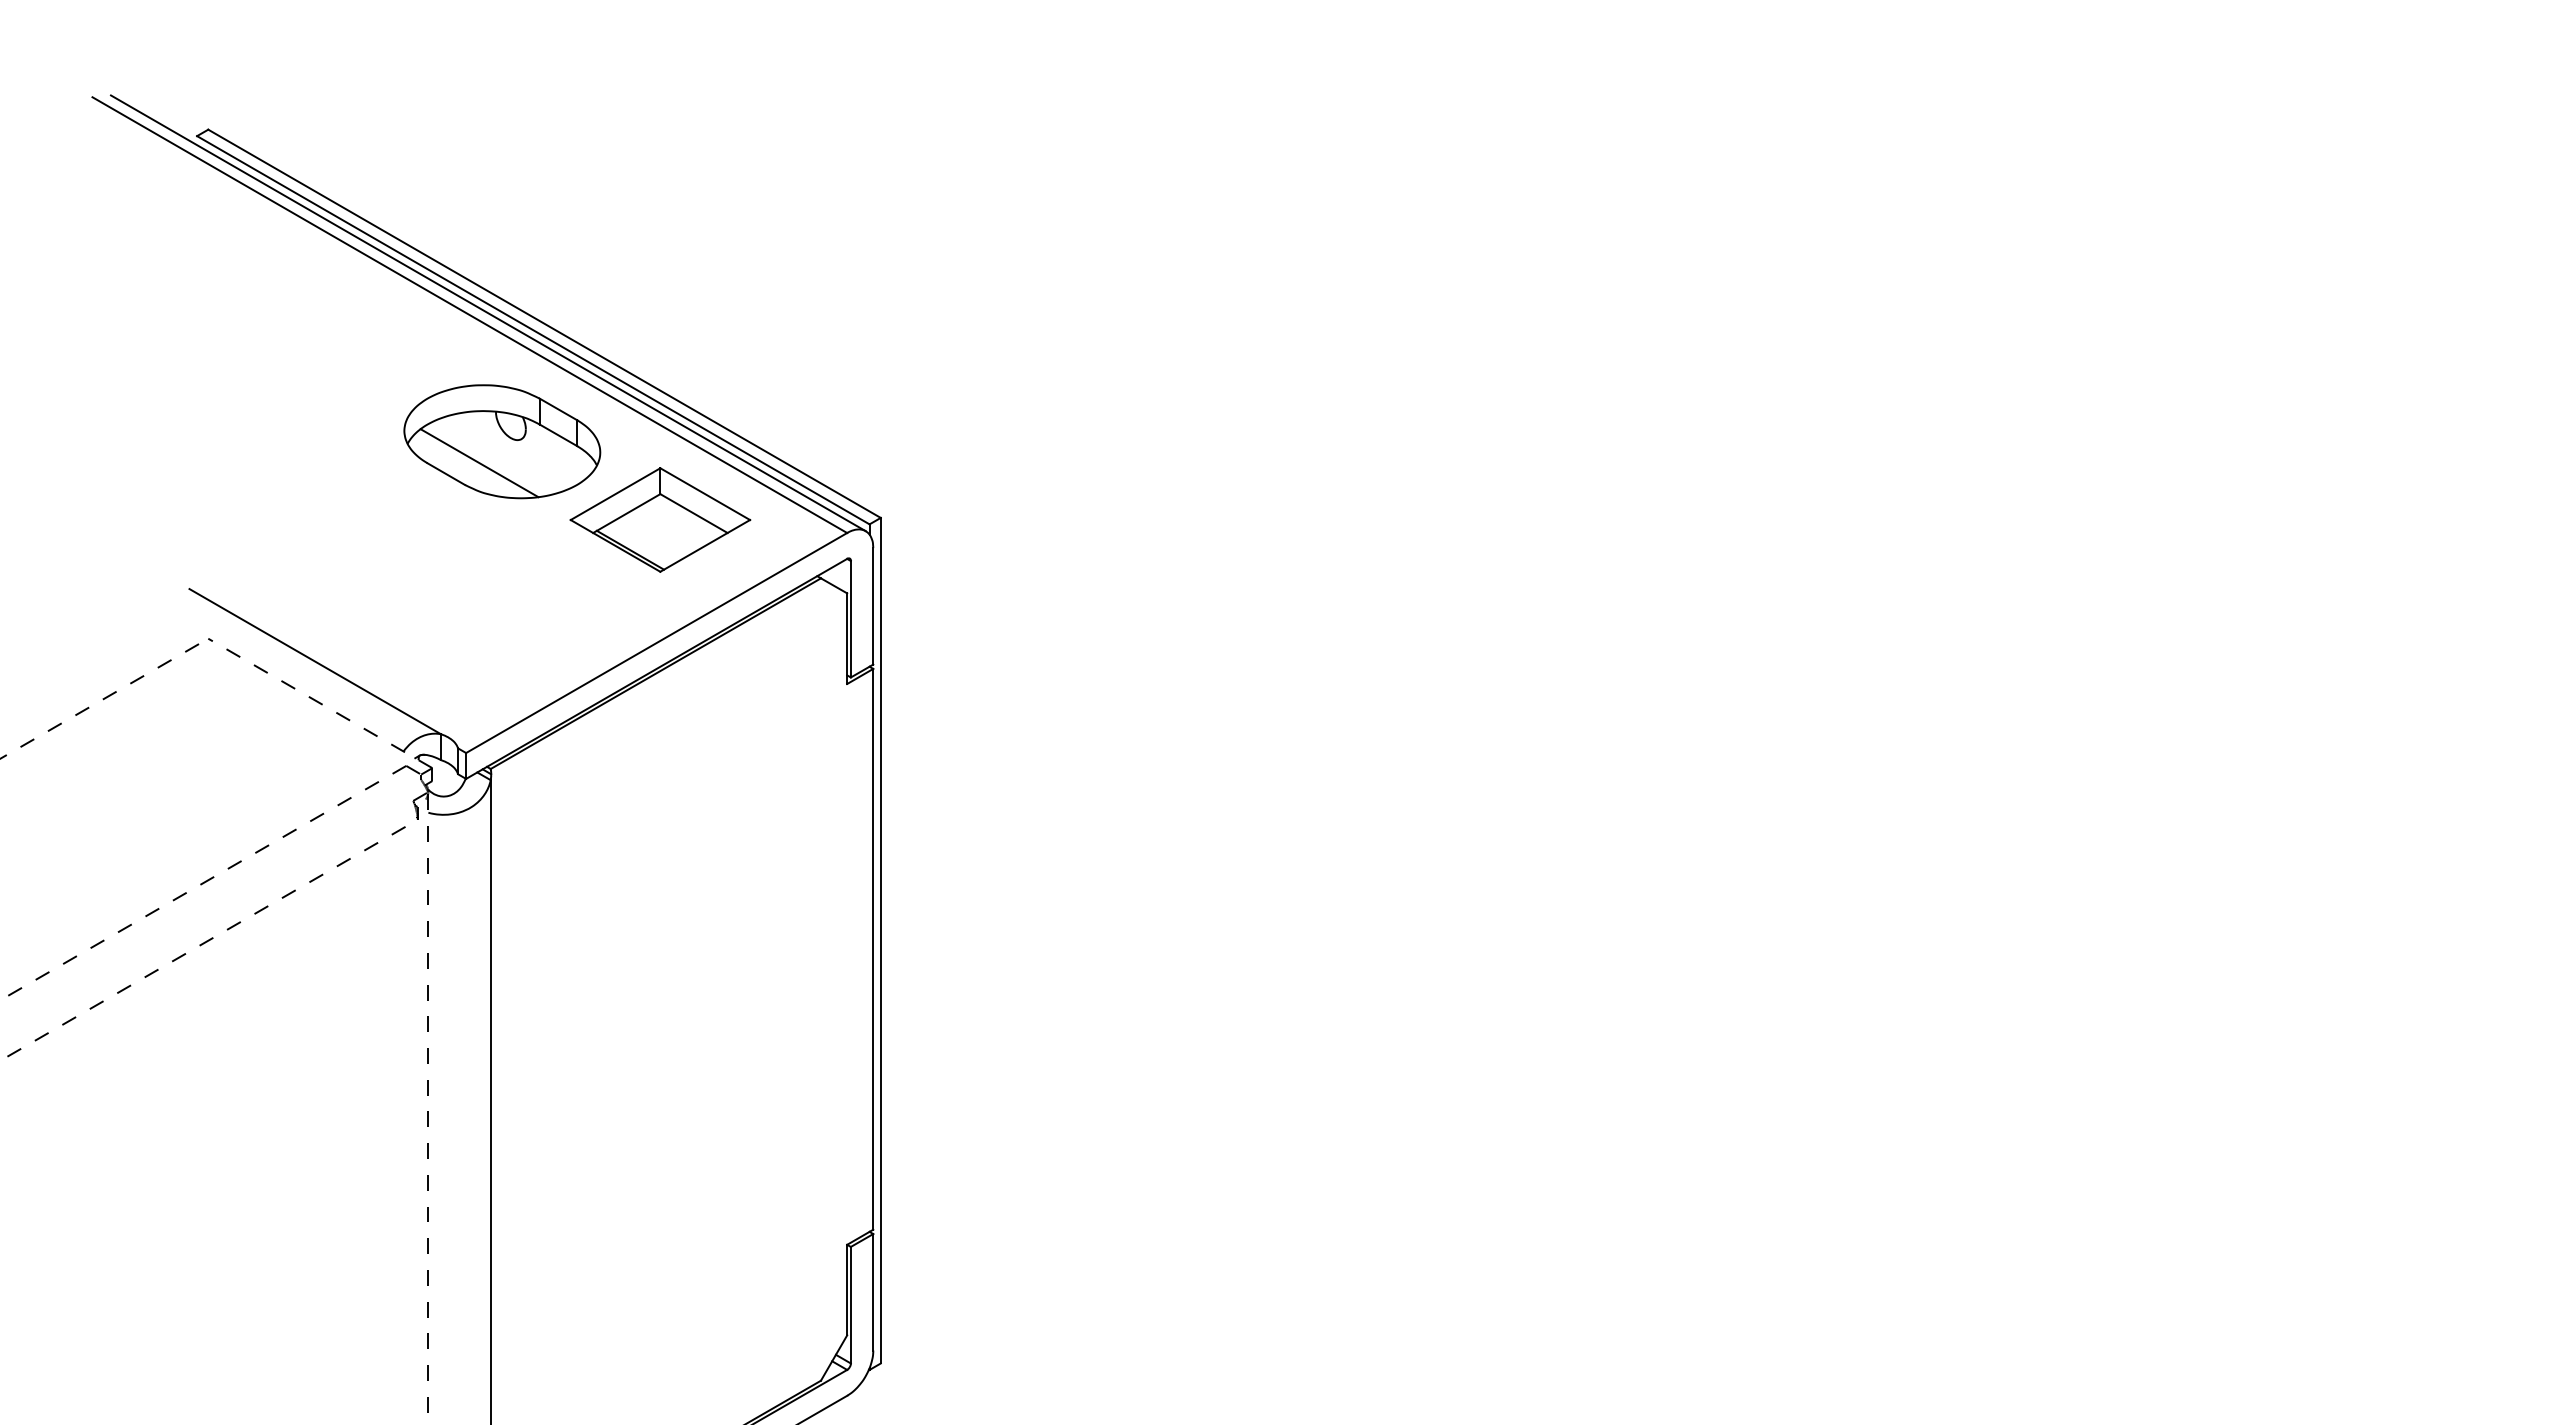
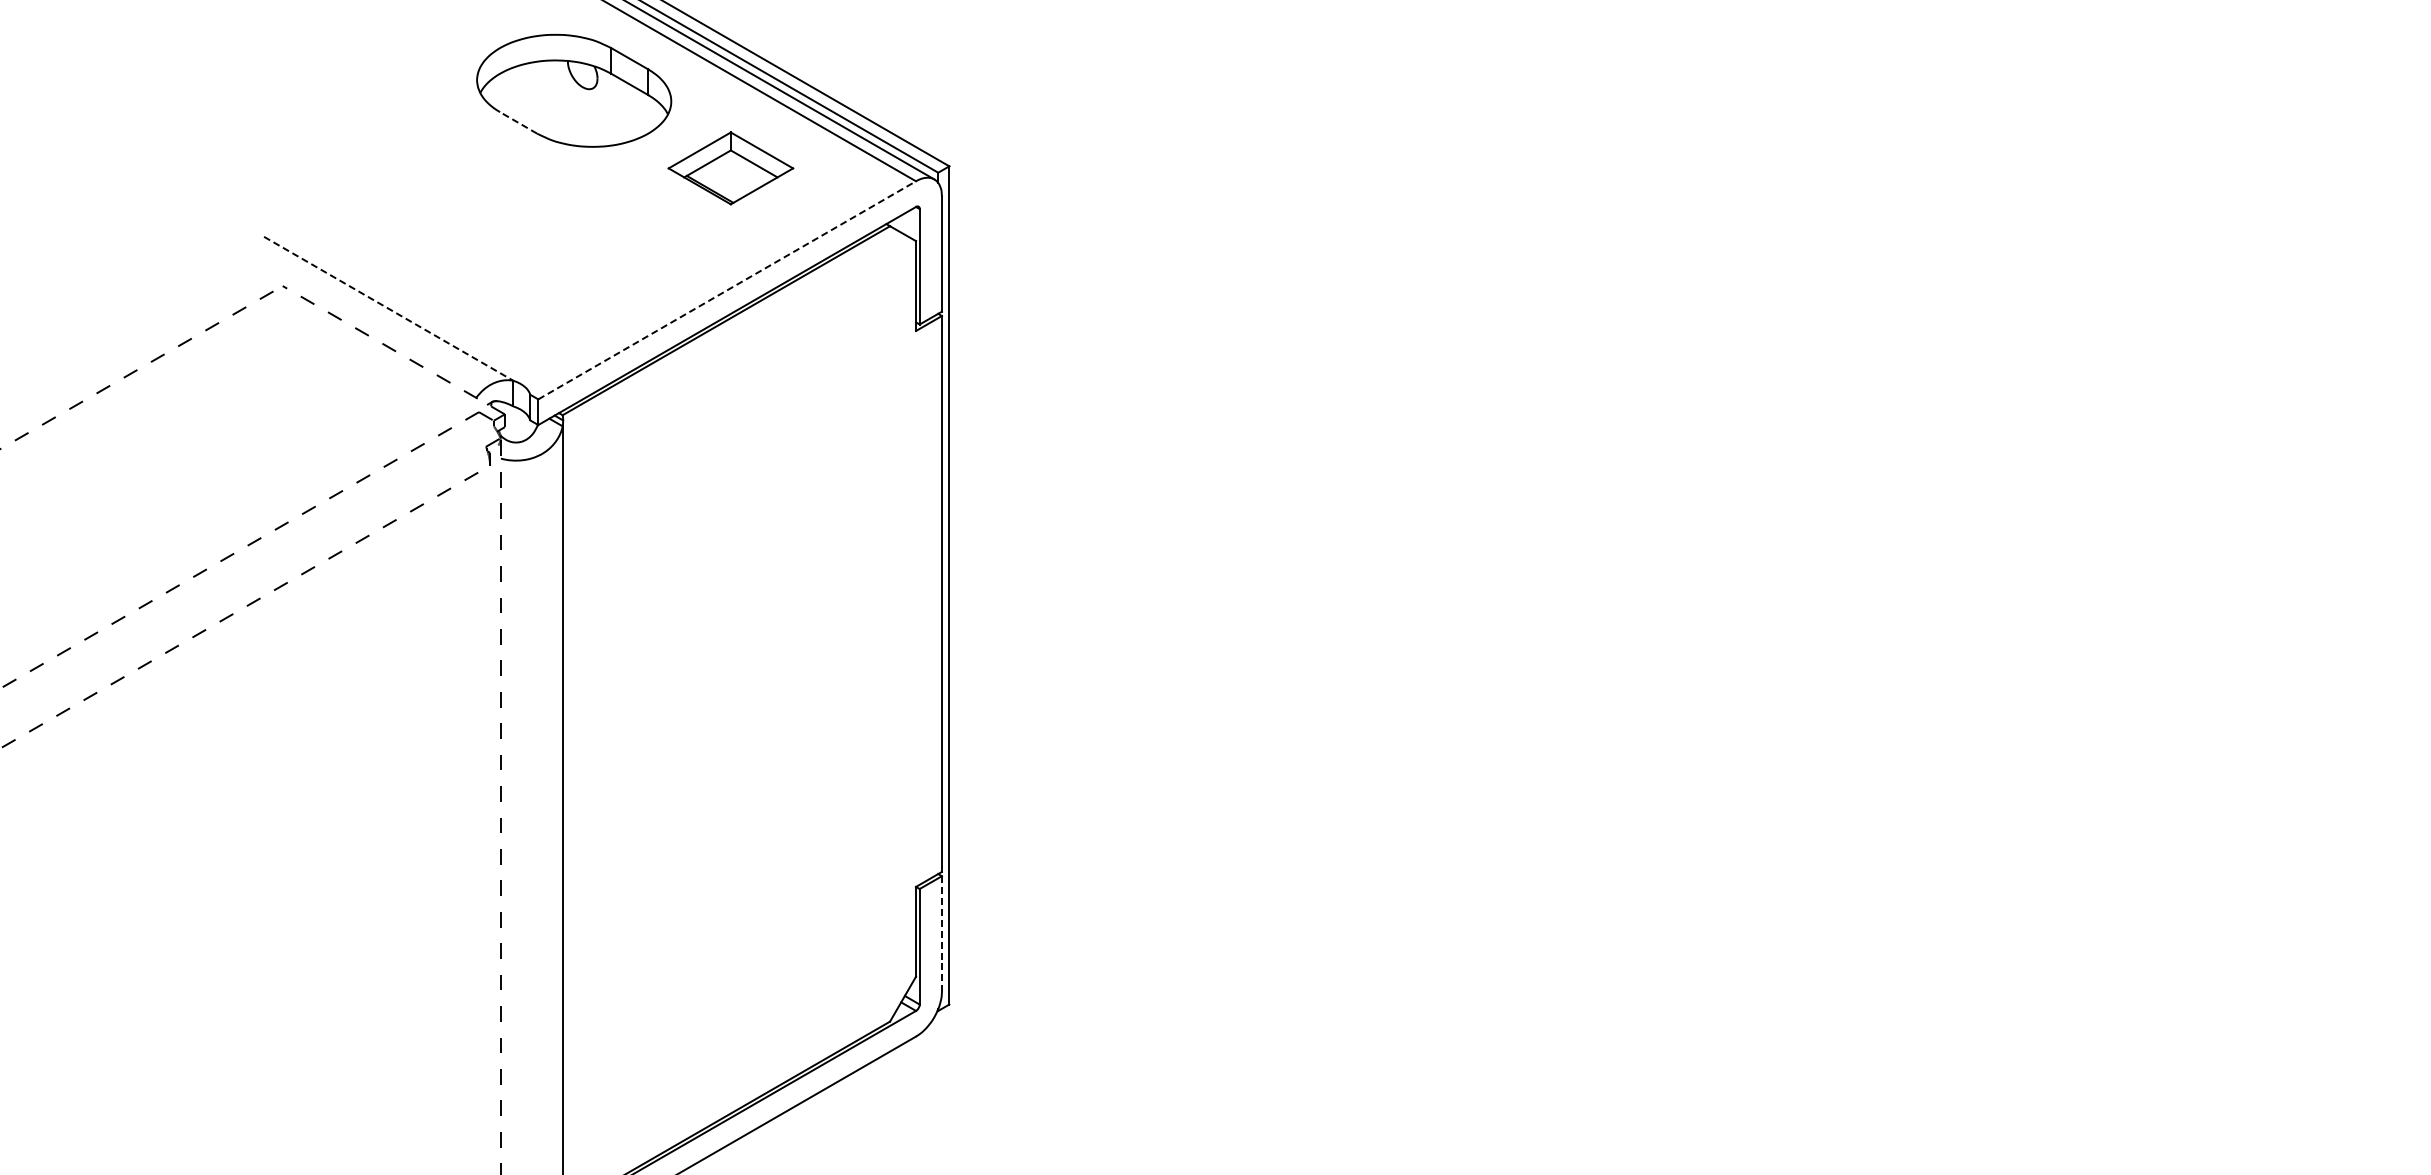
line: (479, 463) -> (551, 112), removed
line: (446, 474) -> (518, 123), solid -> dashed
part: (660, 519) -> (730, 167), size x0.7
line: (657, 642) -> (728, 289), solid -> dashed
line: (315, 661) -> (388, 308), solid -> dashed
line: (873, 1292) -> (942, 934), solid -> dashed

